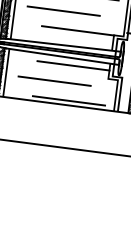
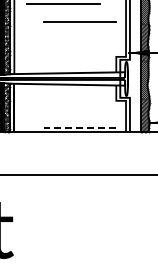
line: (63, 11) -> (63, 39), removed
line: (77, 31) -> (79, 57), removed
line: (72, 65) -> (79, 92), removed
line: (54, 80) -> (63, 109), removed
line: (68, 100) -> (79, 127), solid -> dashed

